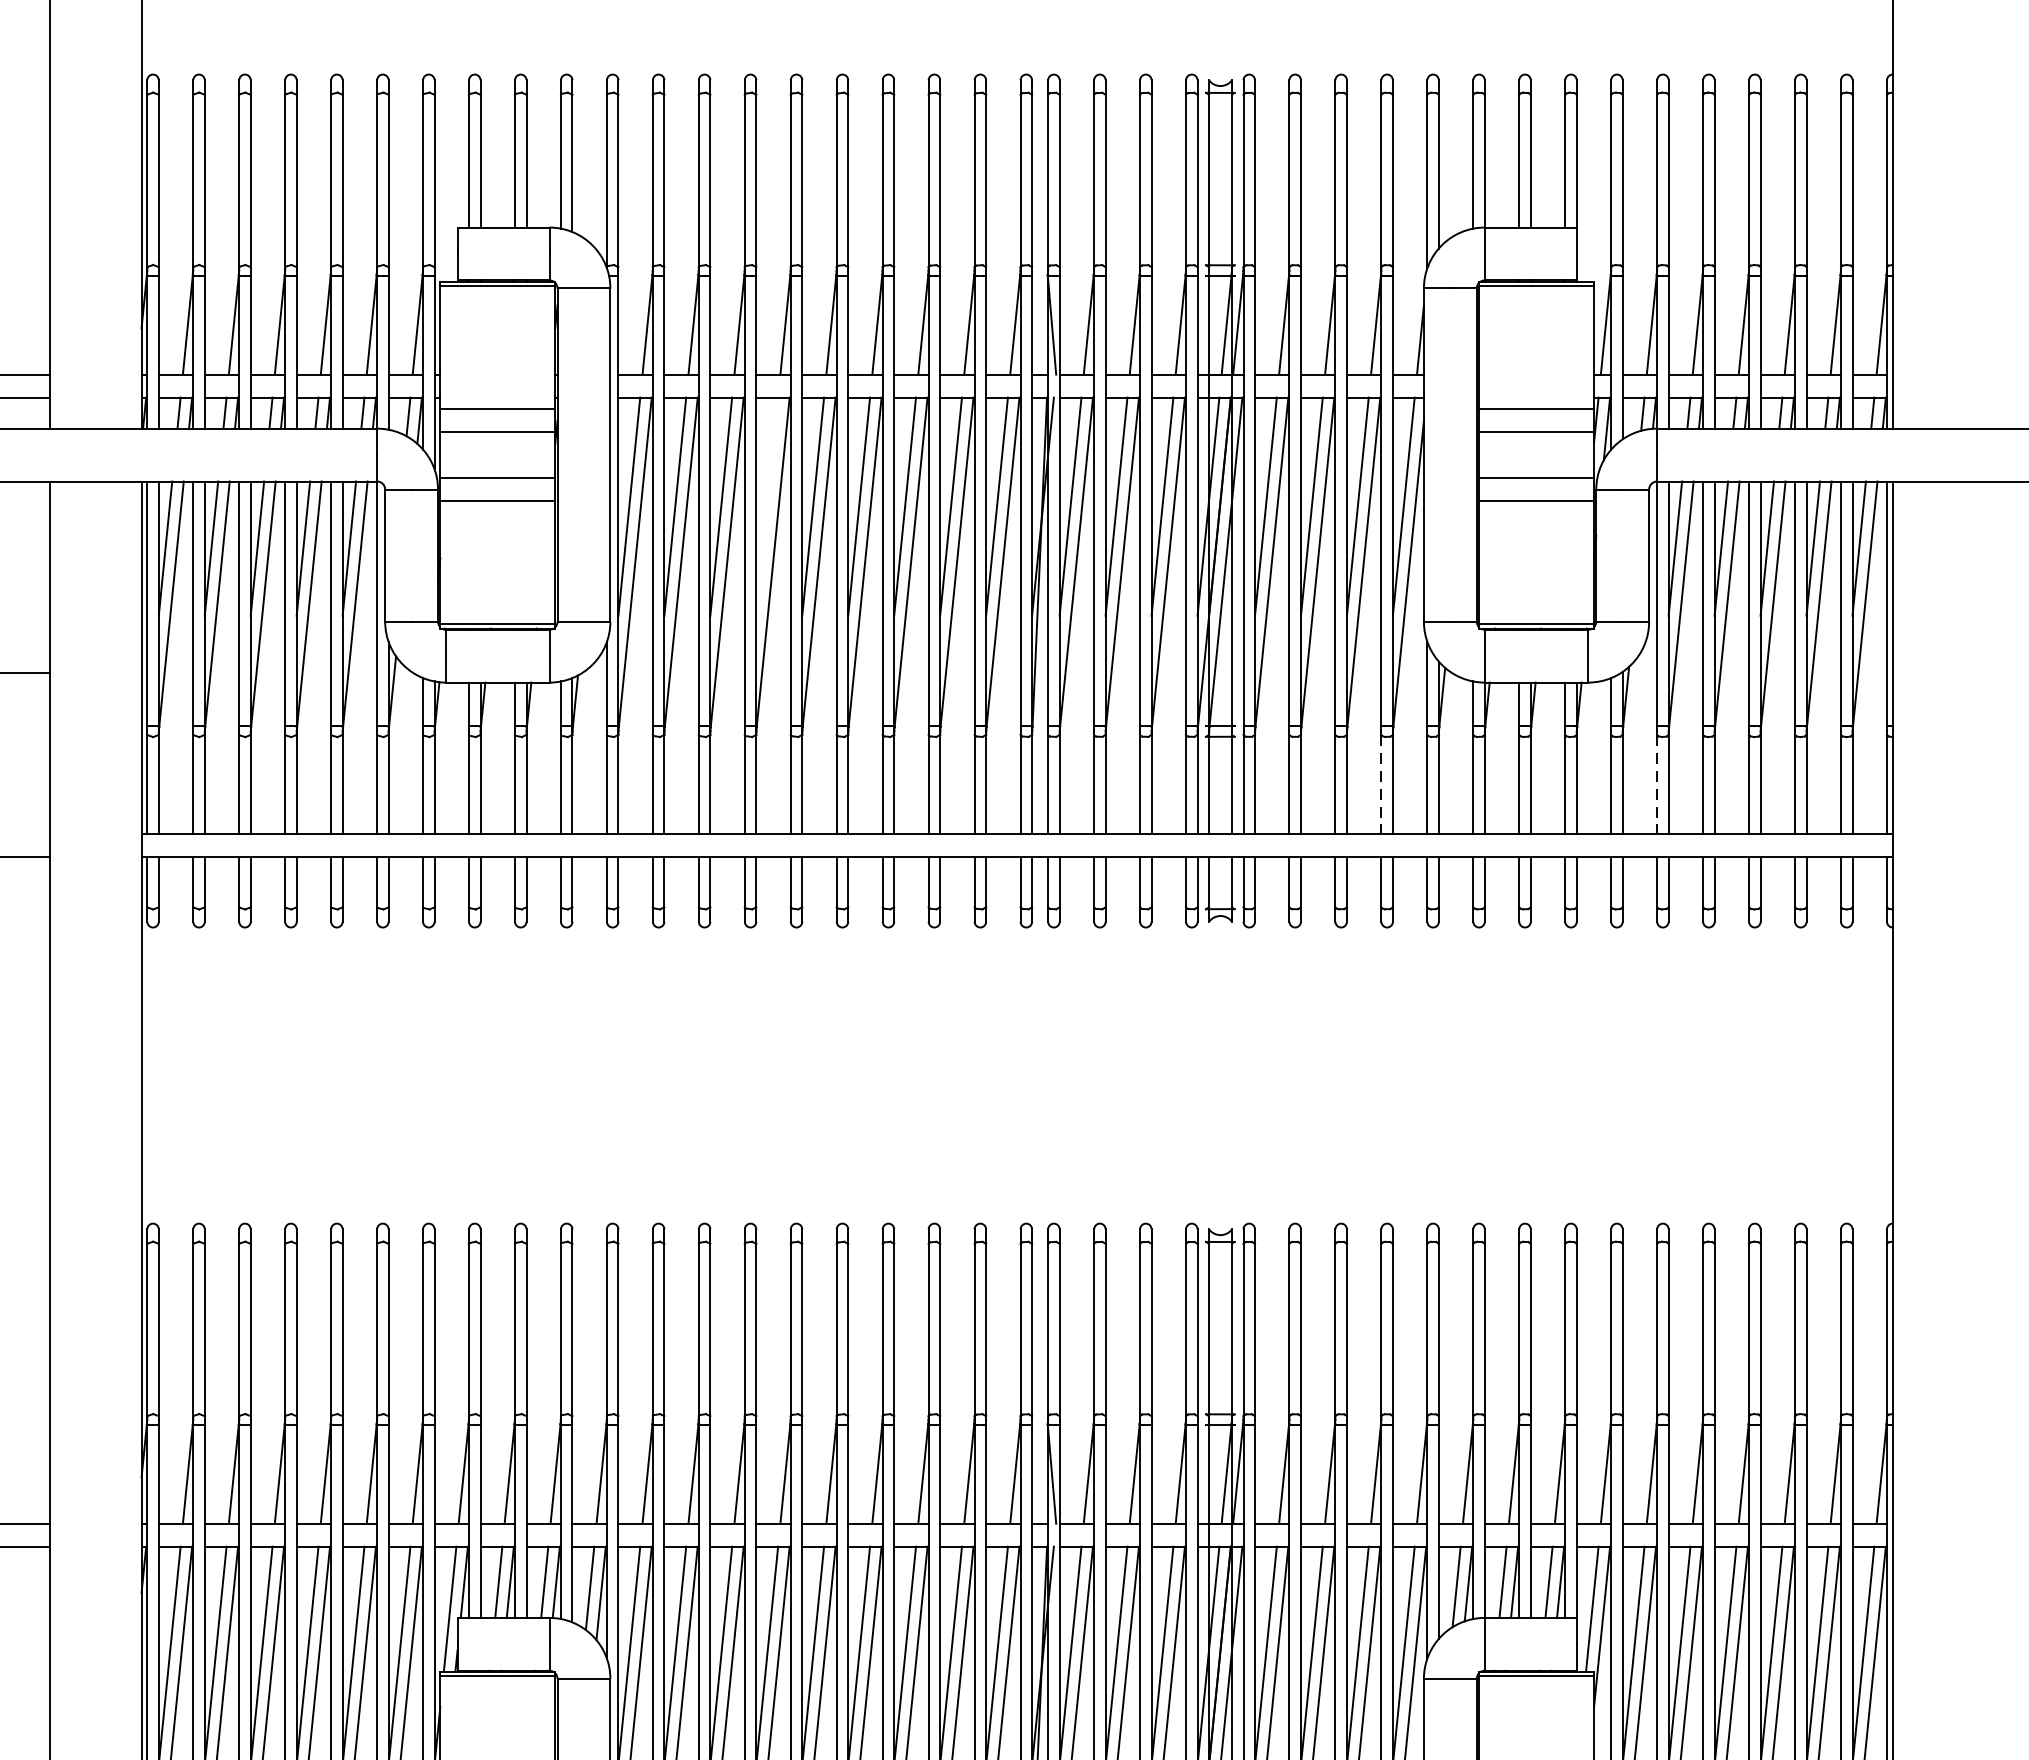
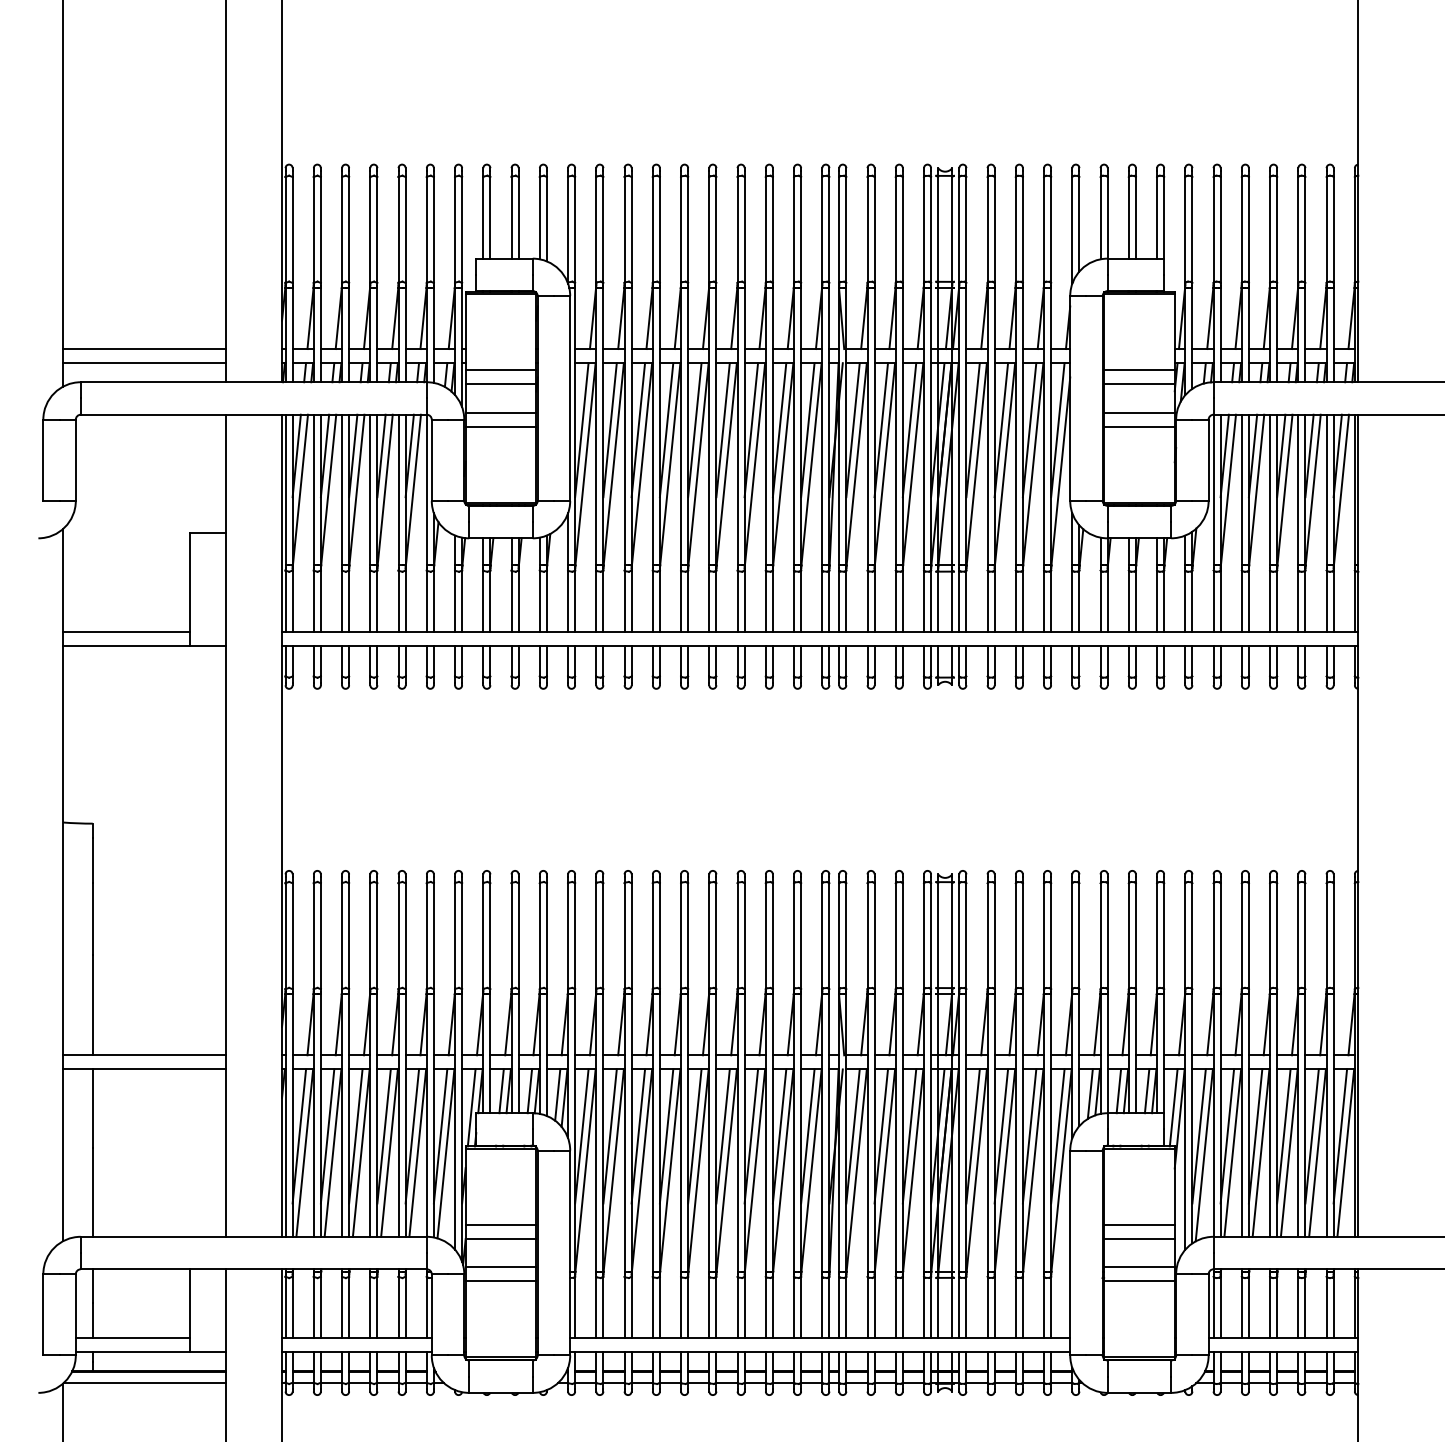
line: (767, 507) -> (666, 430), added
line: (1382, 785) -> (1044, 601), dashed -> solid
line: (1657, 785) -> (1213, 601), dashed -> solid

